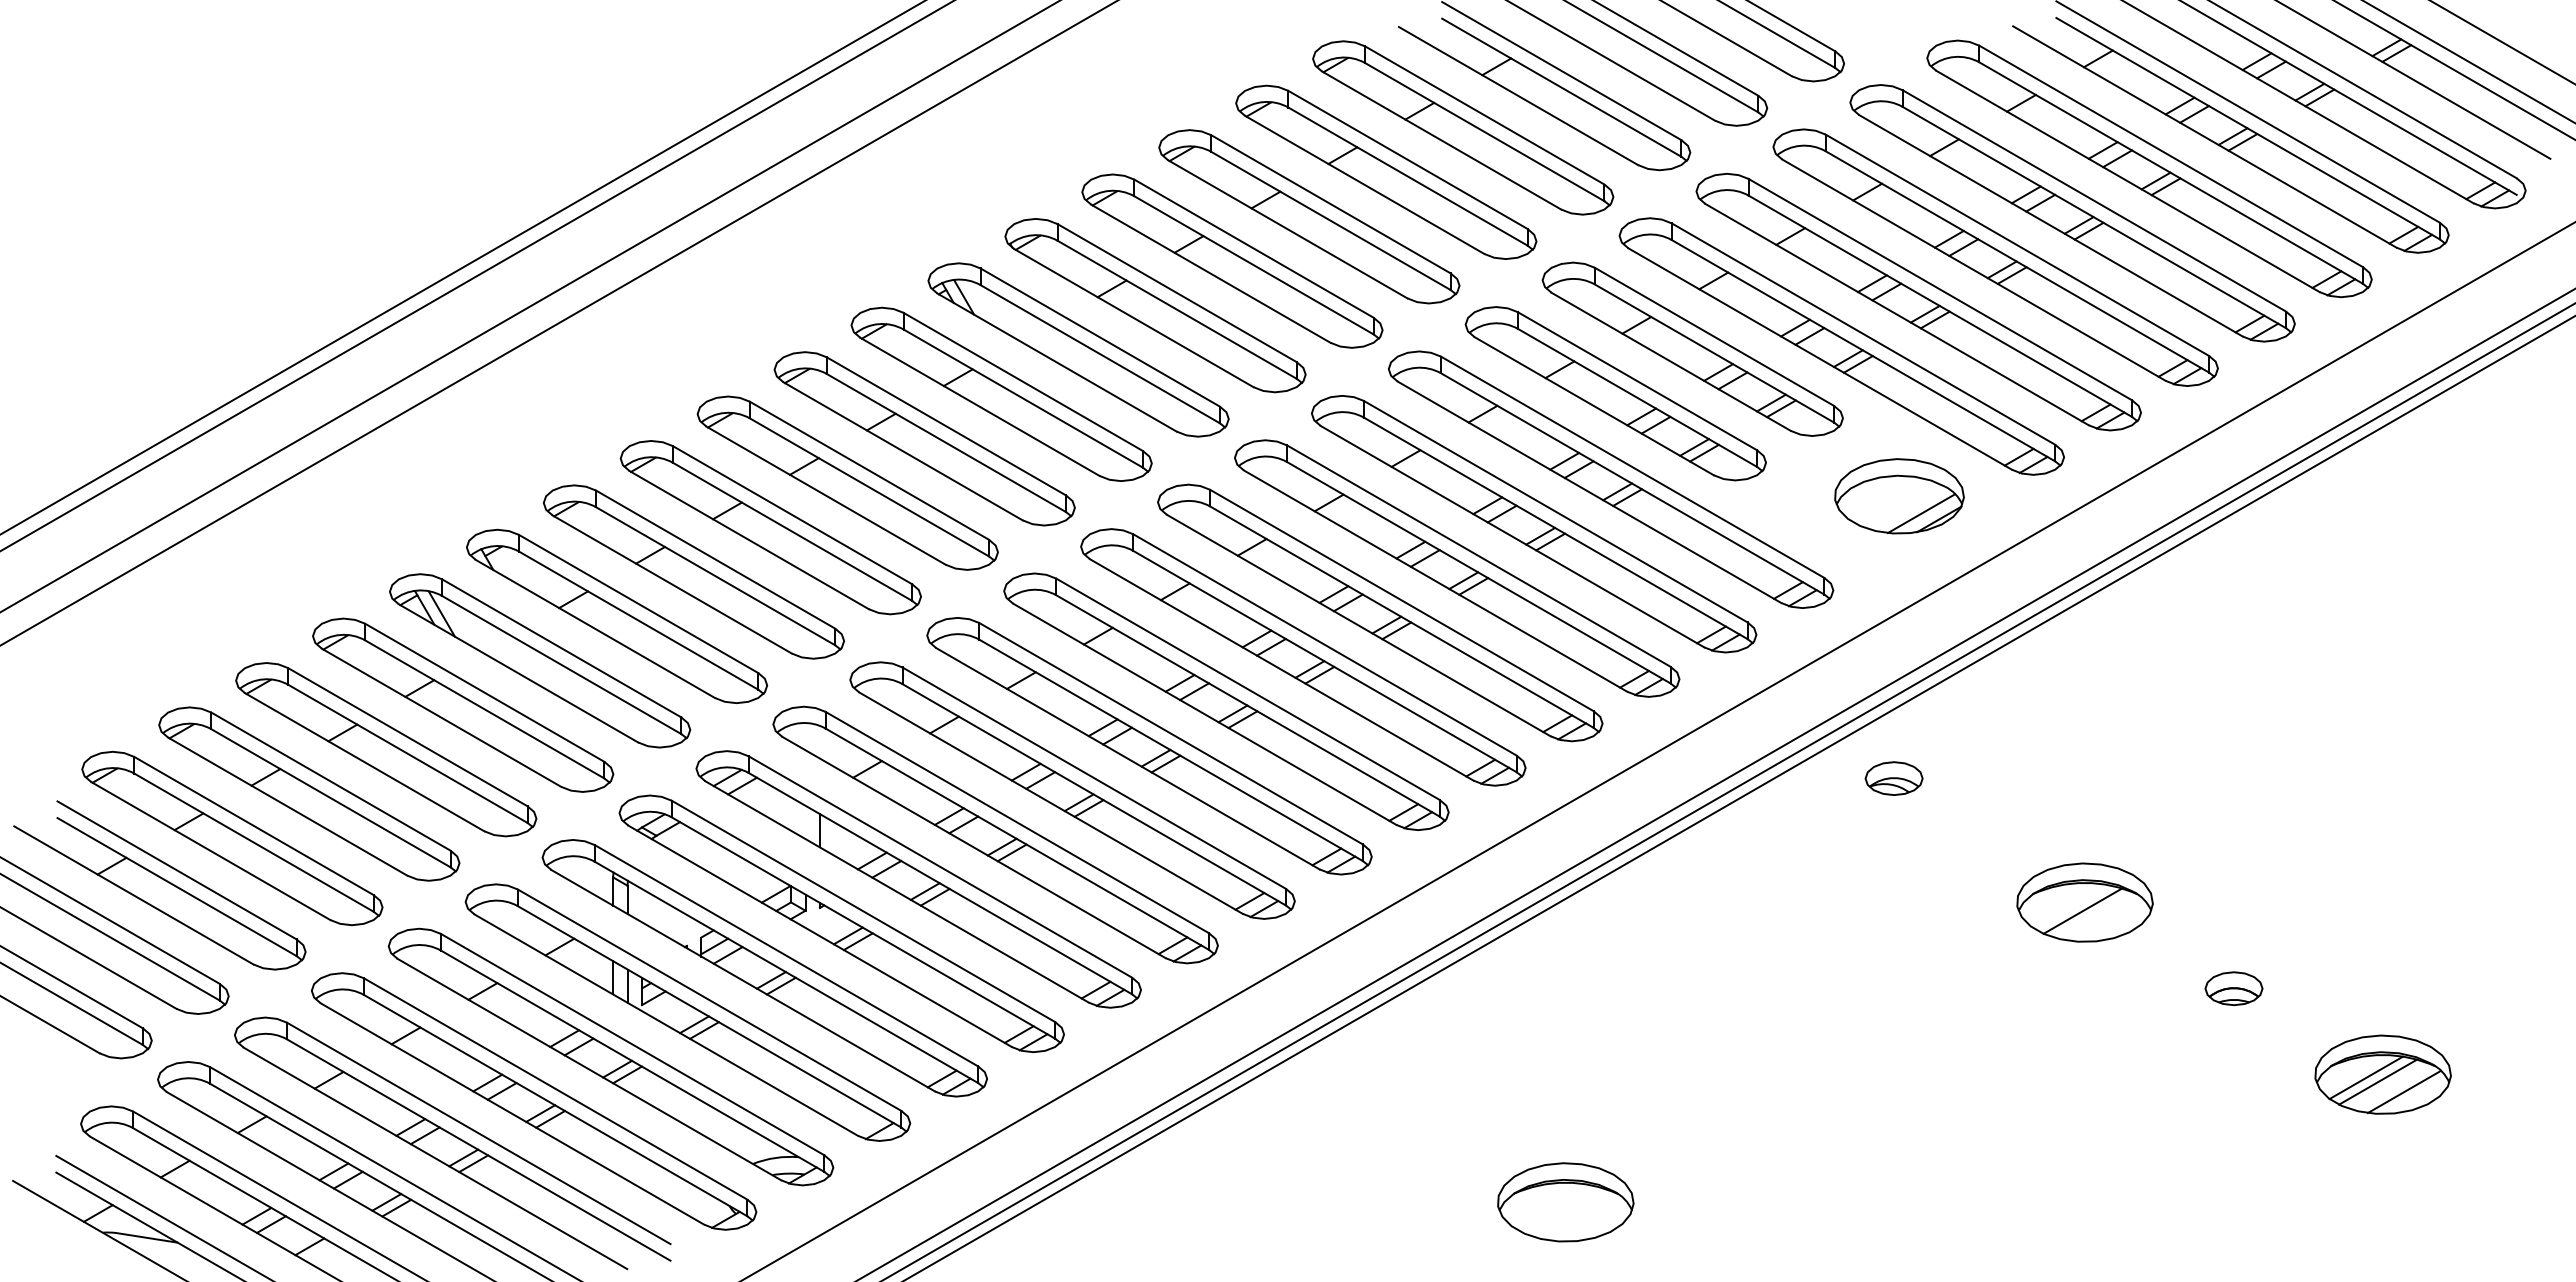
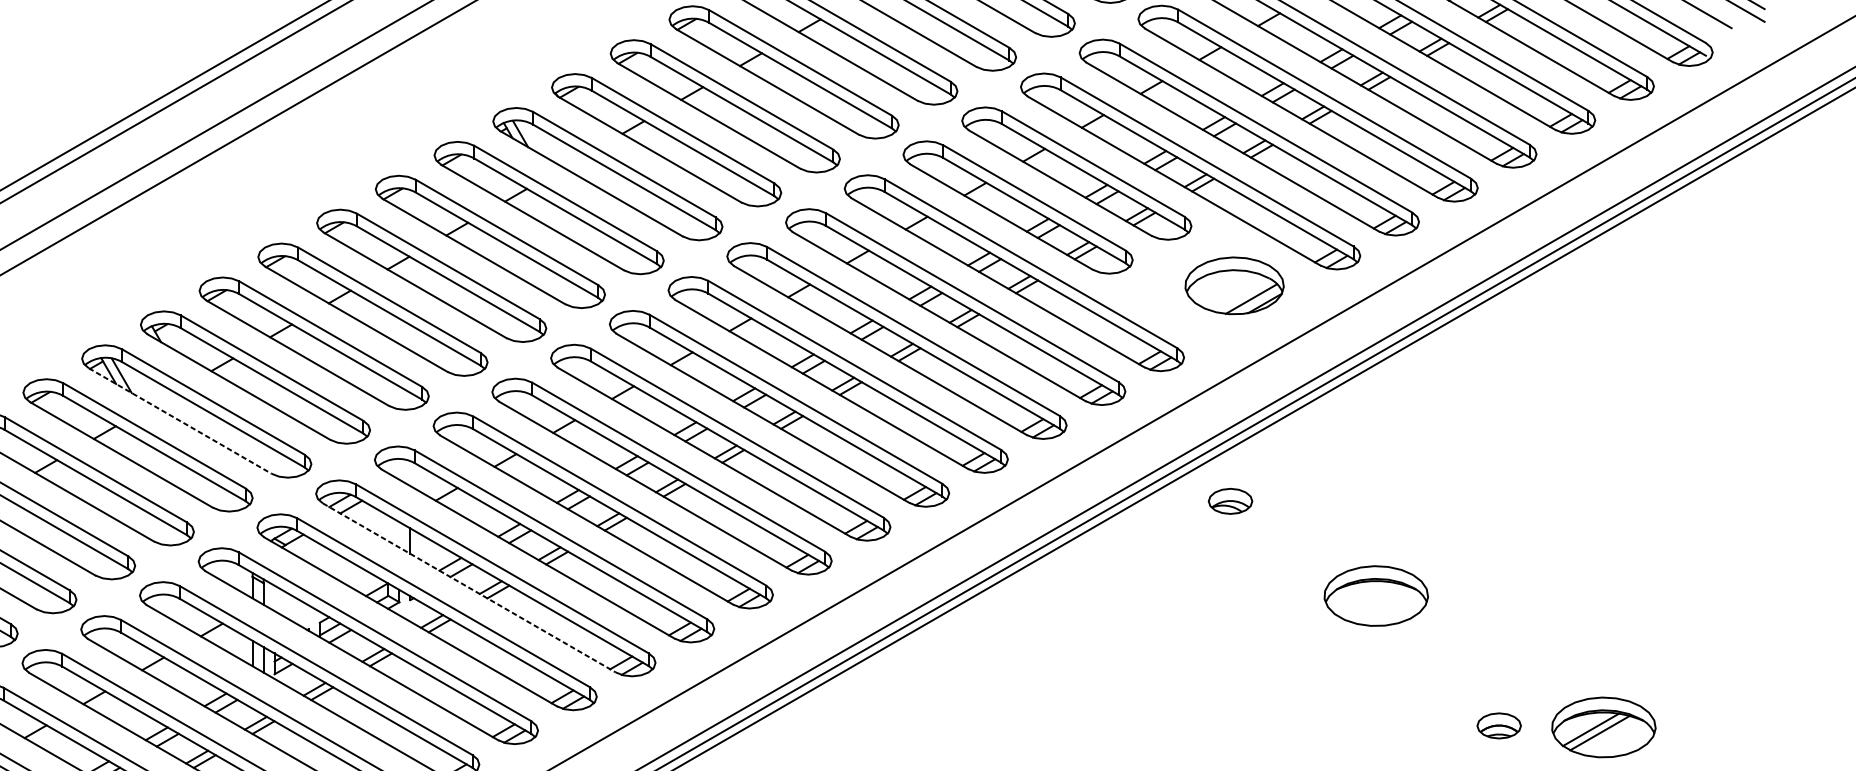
line: (518, 673) -> (180, 421), solid -> dashed
line: (897, 892) -> (469, 588), solid -> dashed
line: (2082, 910) -> (1374, 602), removed
part: (2233, 988) -> (1498, 725), moved
line: (2403, 1091) -> (1619, 740), removed

